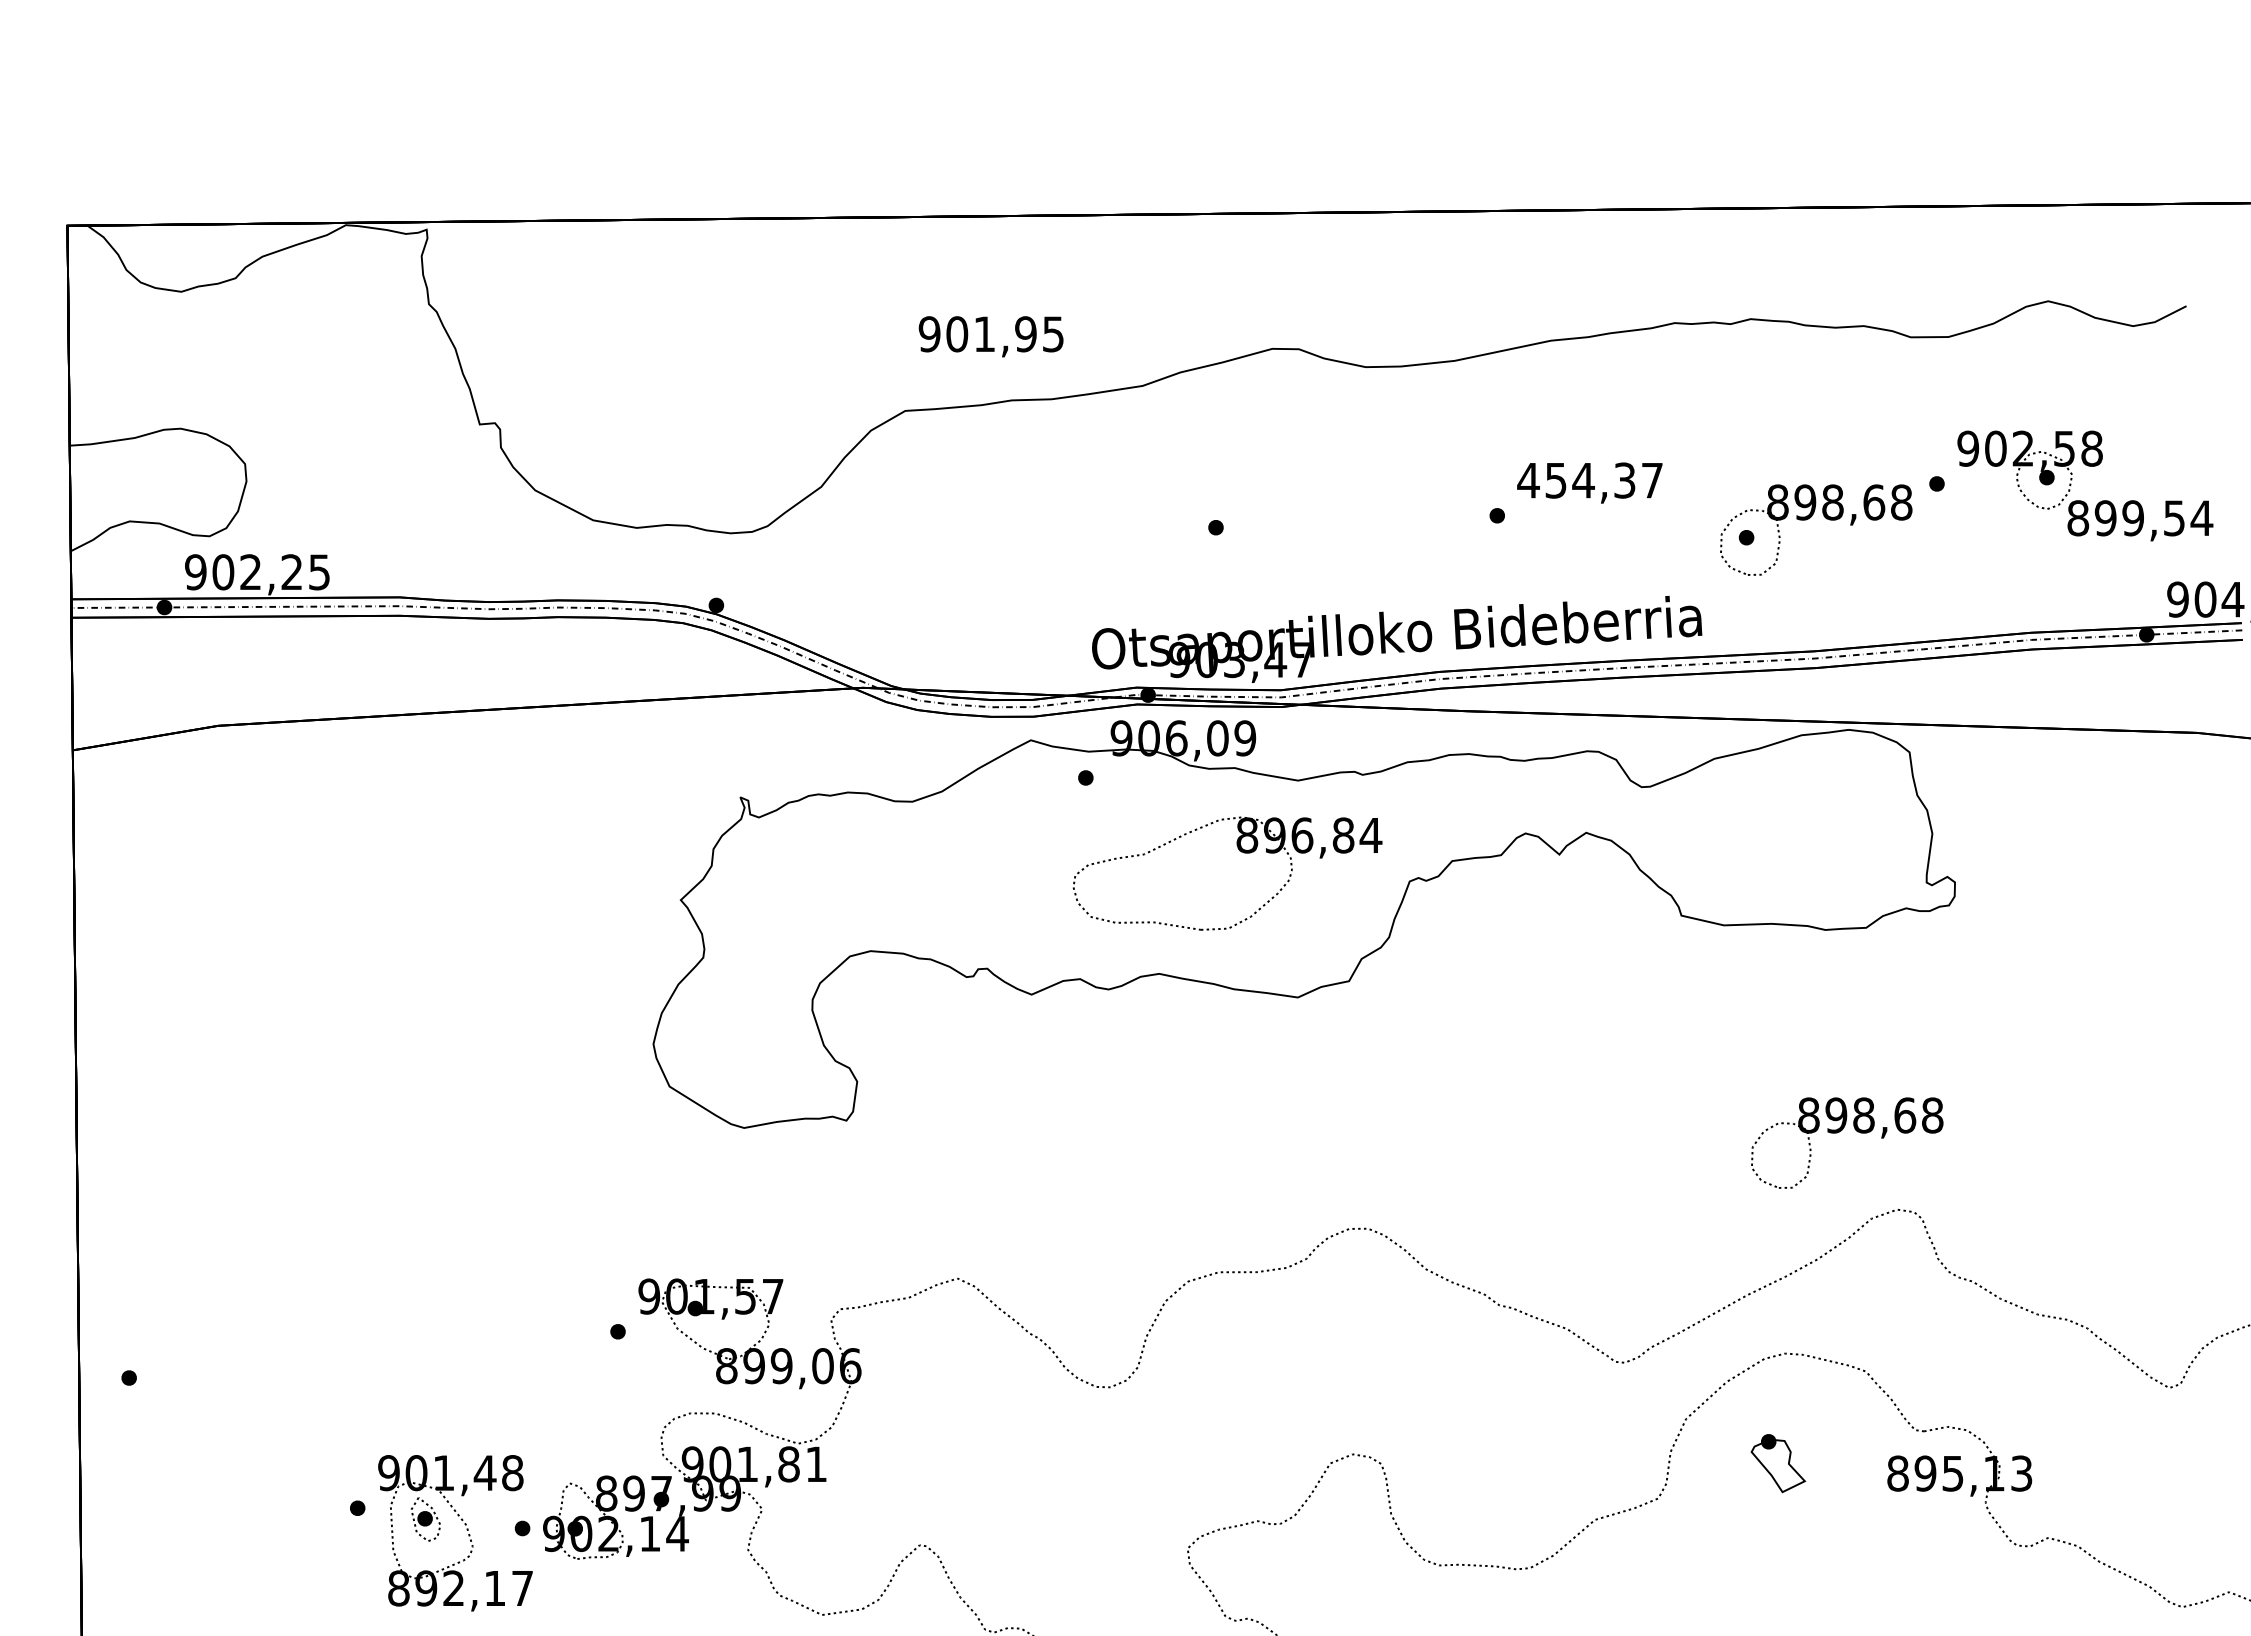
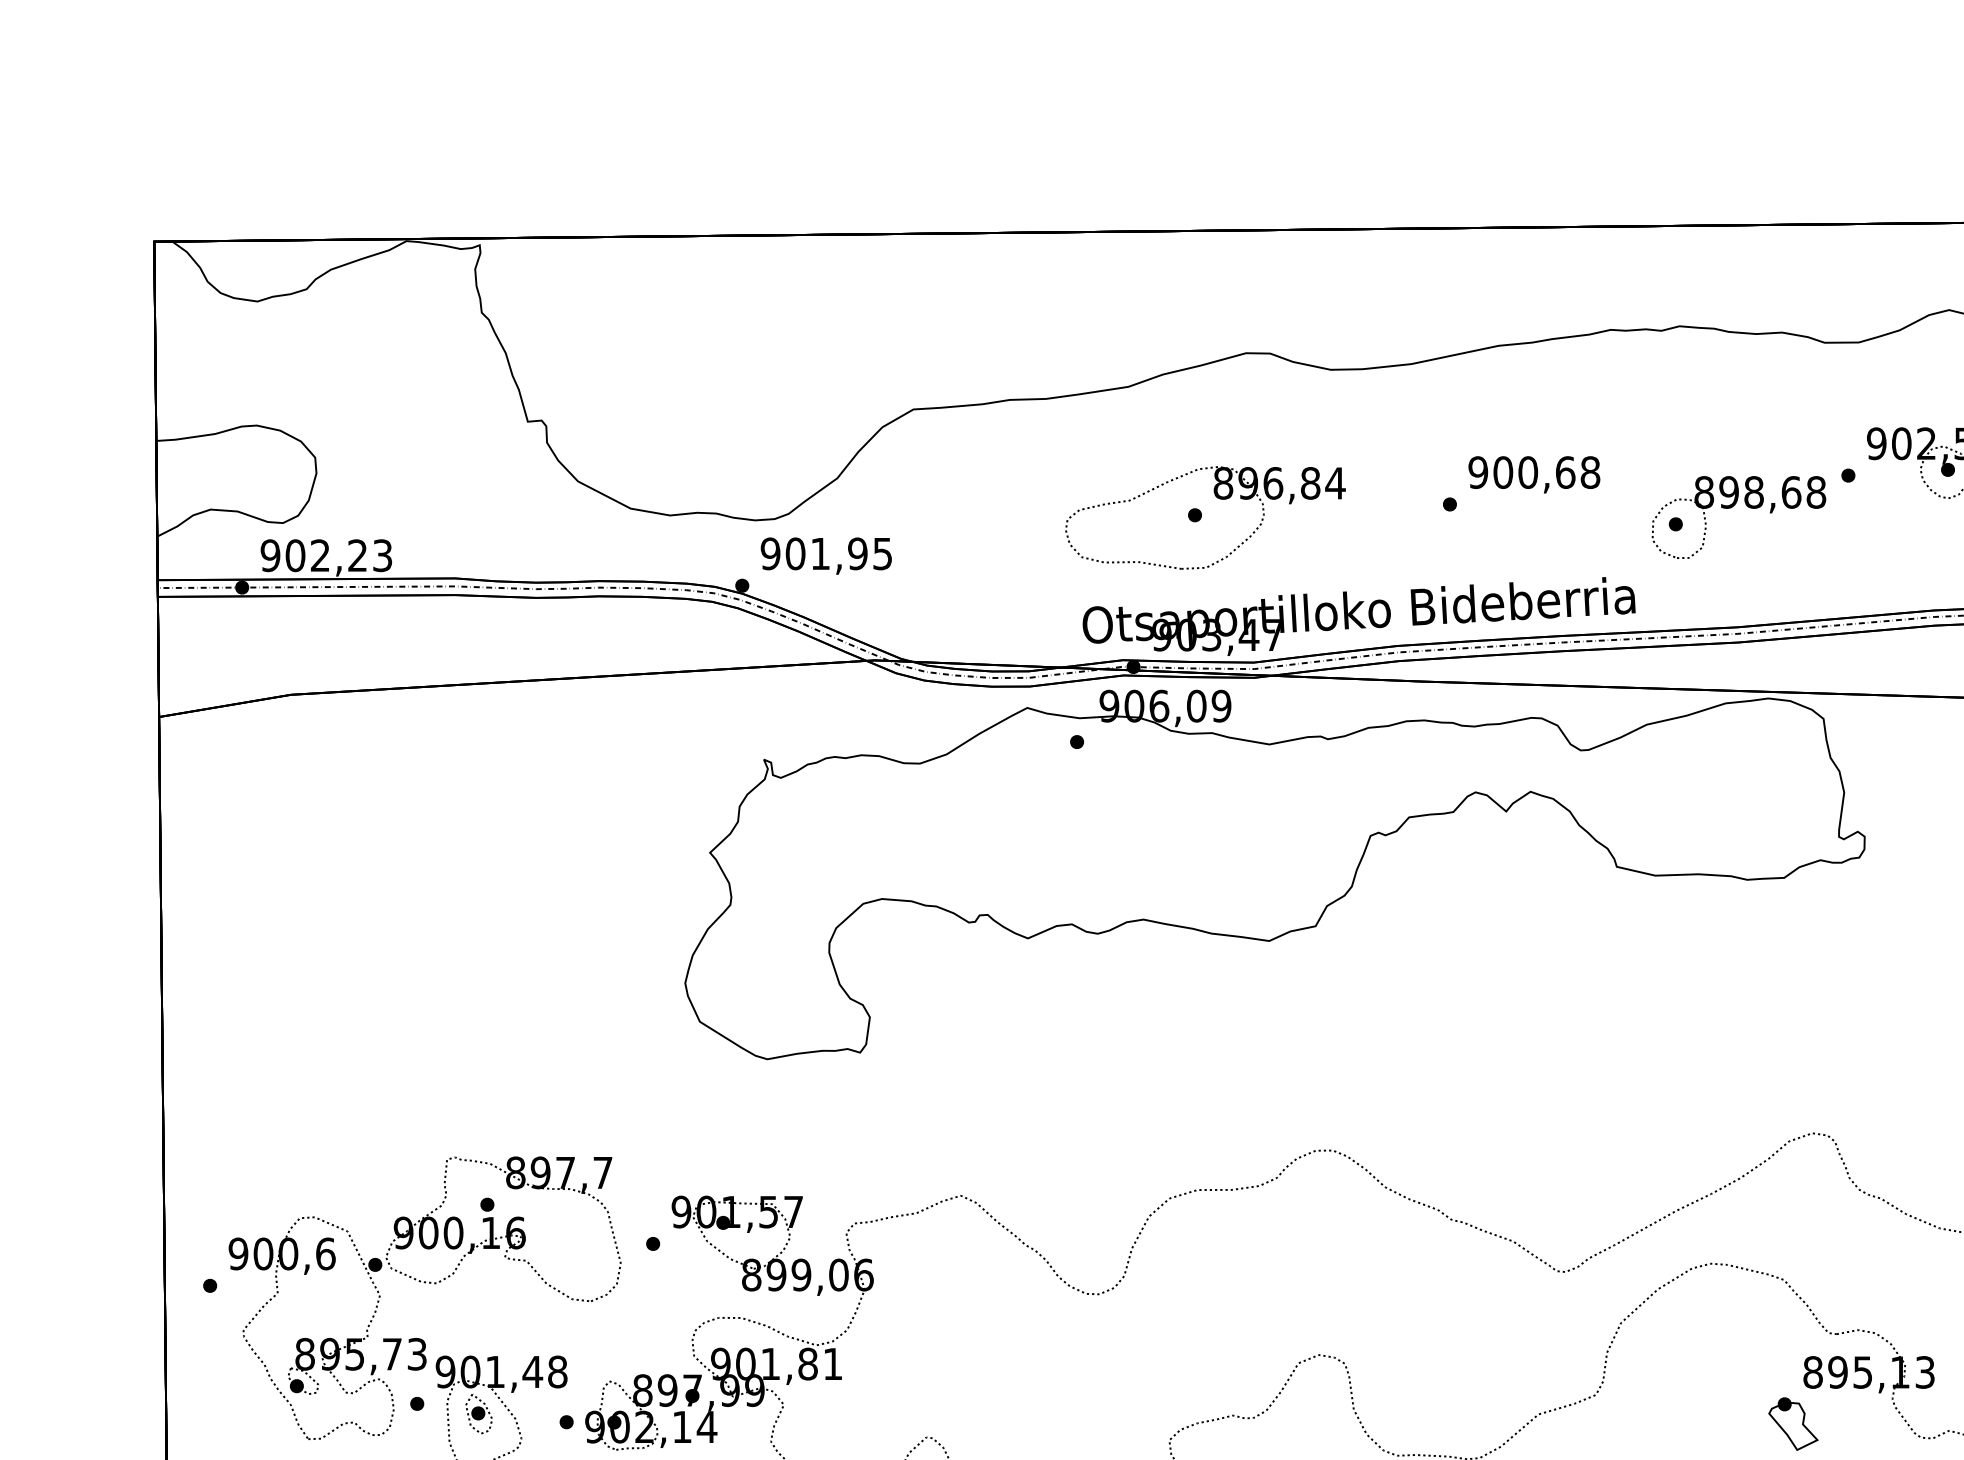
text: (990, 336) -> (825, 555), moved
text: (1590, 480) -> (1534, 472), 454,37 -> 900,68
text: (319, 571) -> (382, 554), 902,25 -> 902,23
part: (1239, 851) -> (1216, 497), moved
part: (1841, 1131) -> (1761, 1062), removed
part: (370, 1375) -> (428, 1283), added
part: (1778, 1463) -> (1793, 1424), moved

